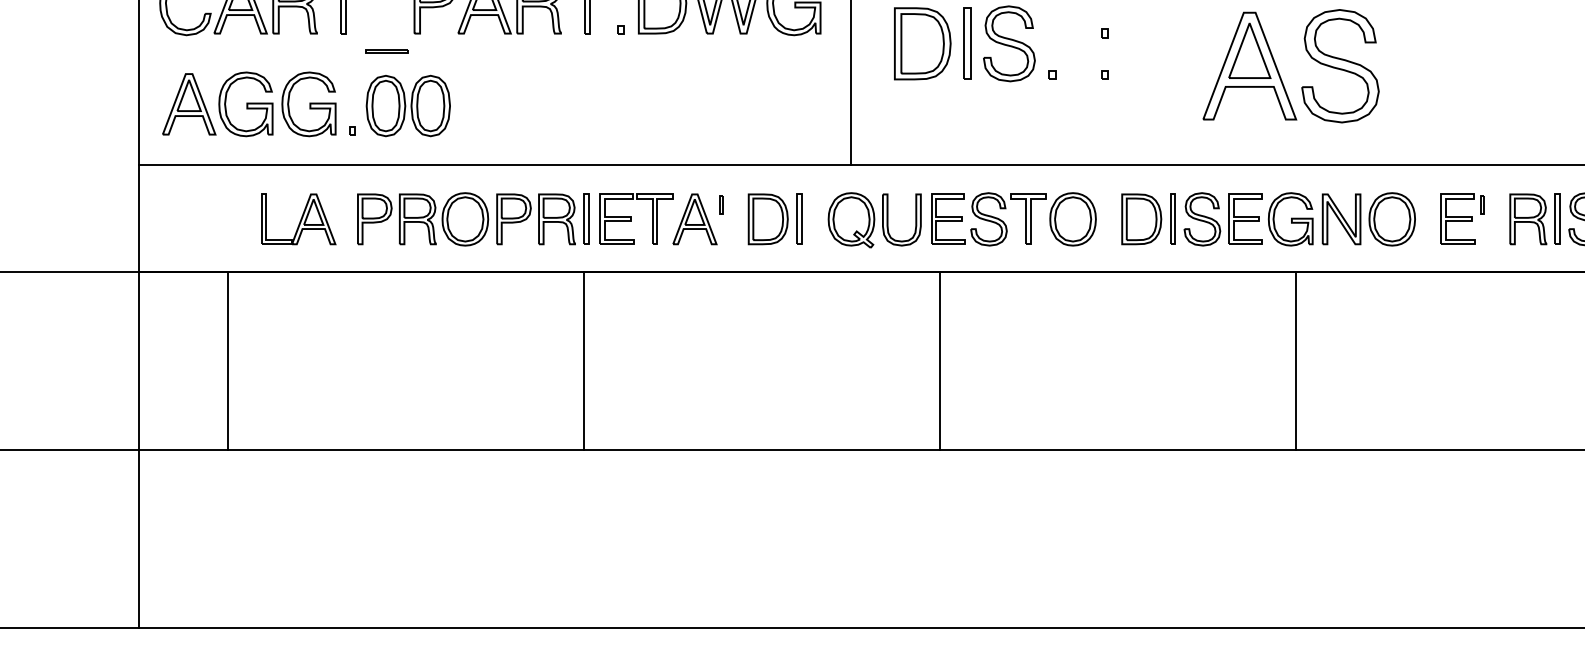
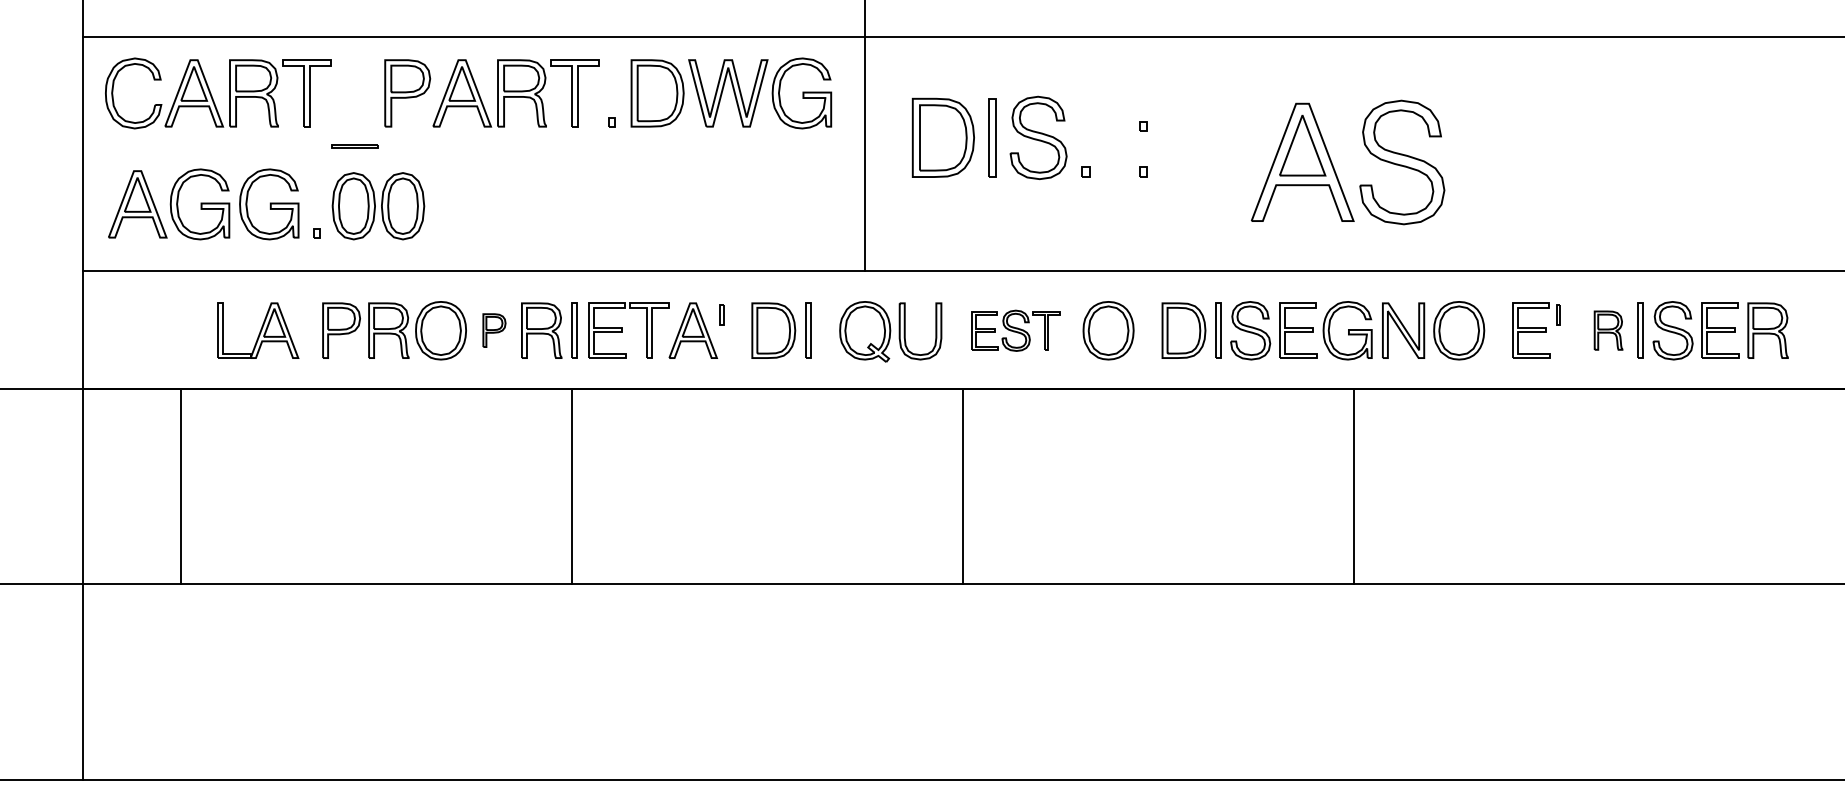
part: (514, 219) -> (494, 330), size x0.6
part: (988, 219) -> (1015, 330), size x0.7
part: (1528, 219) -> (1608, 330), size x0.7

